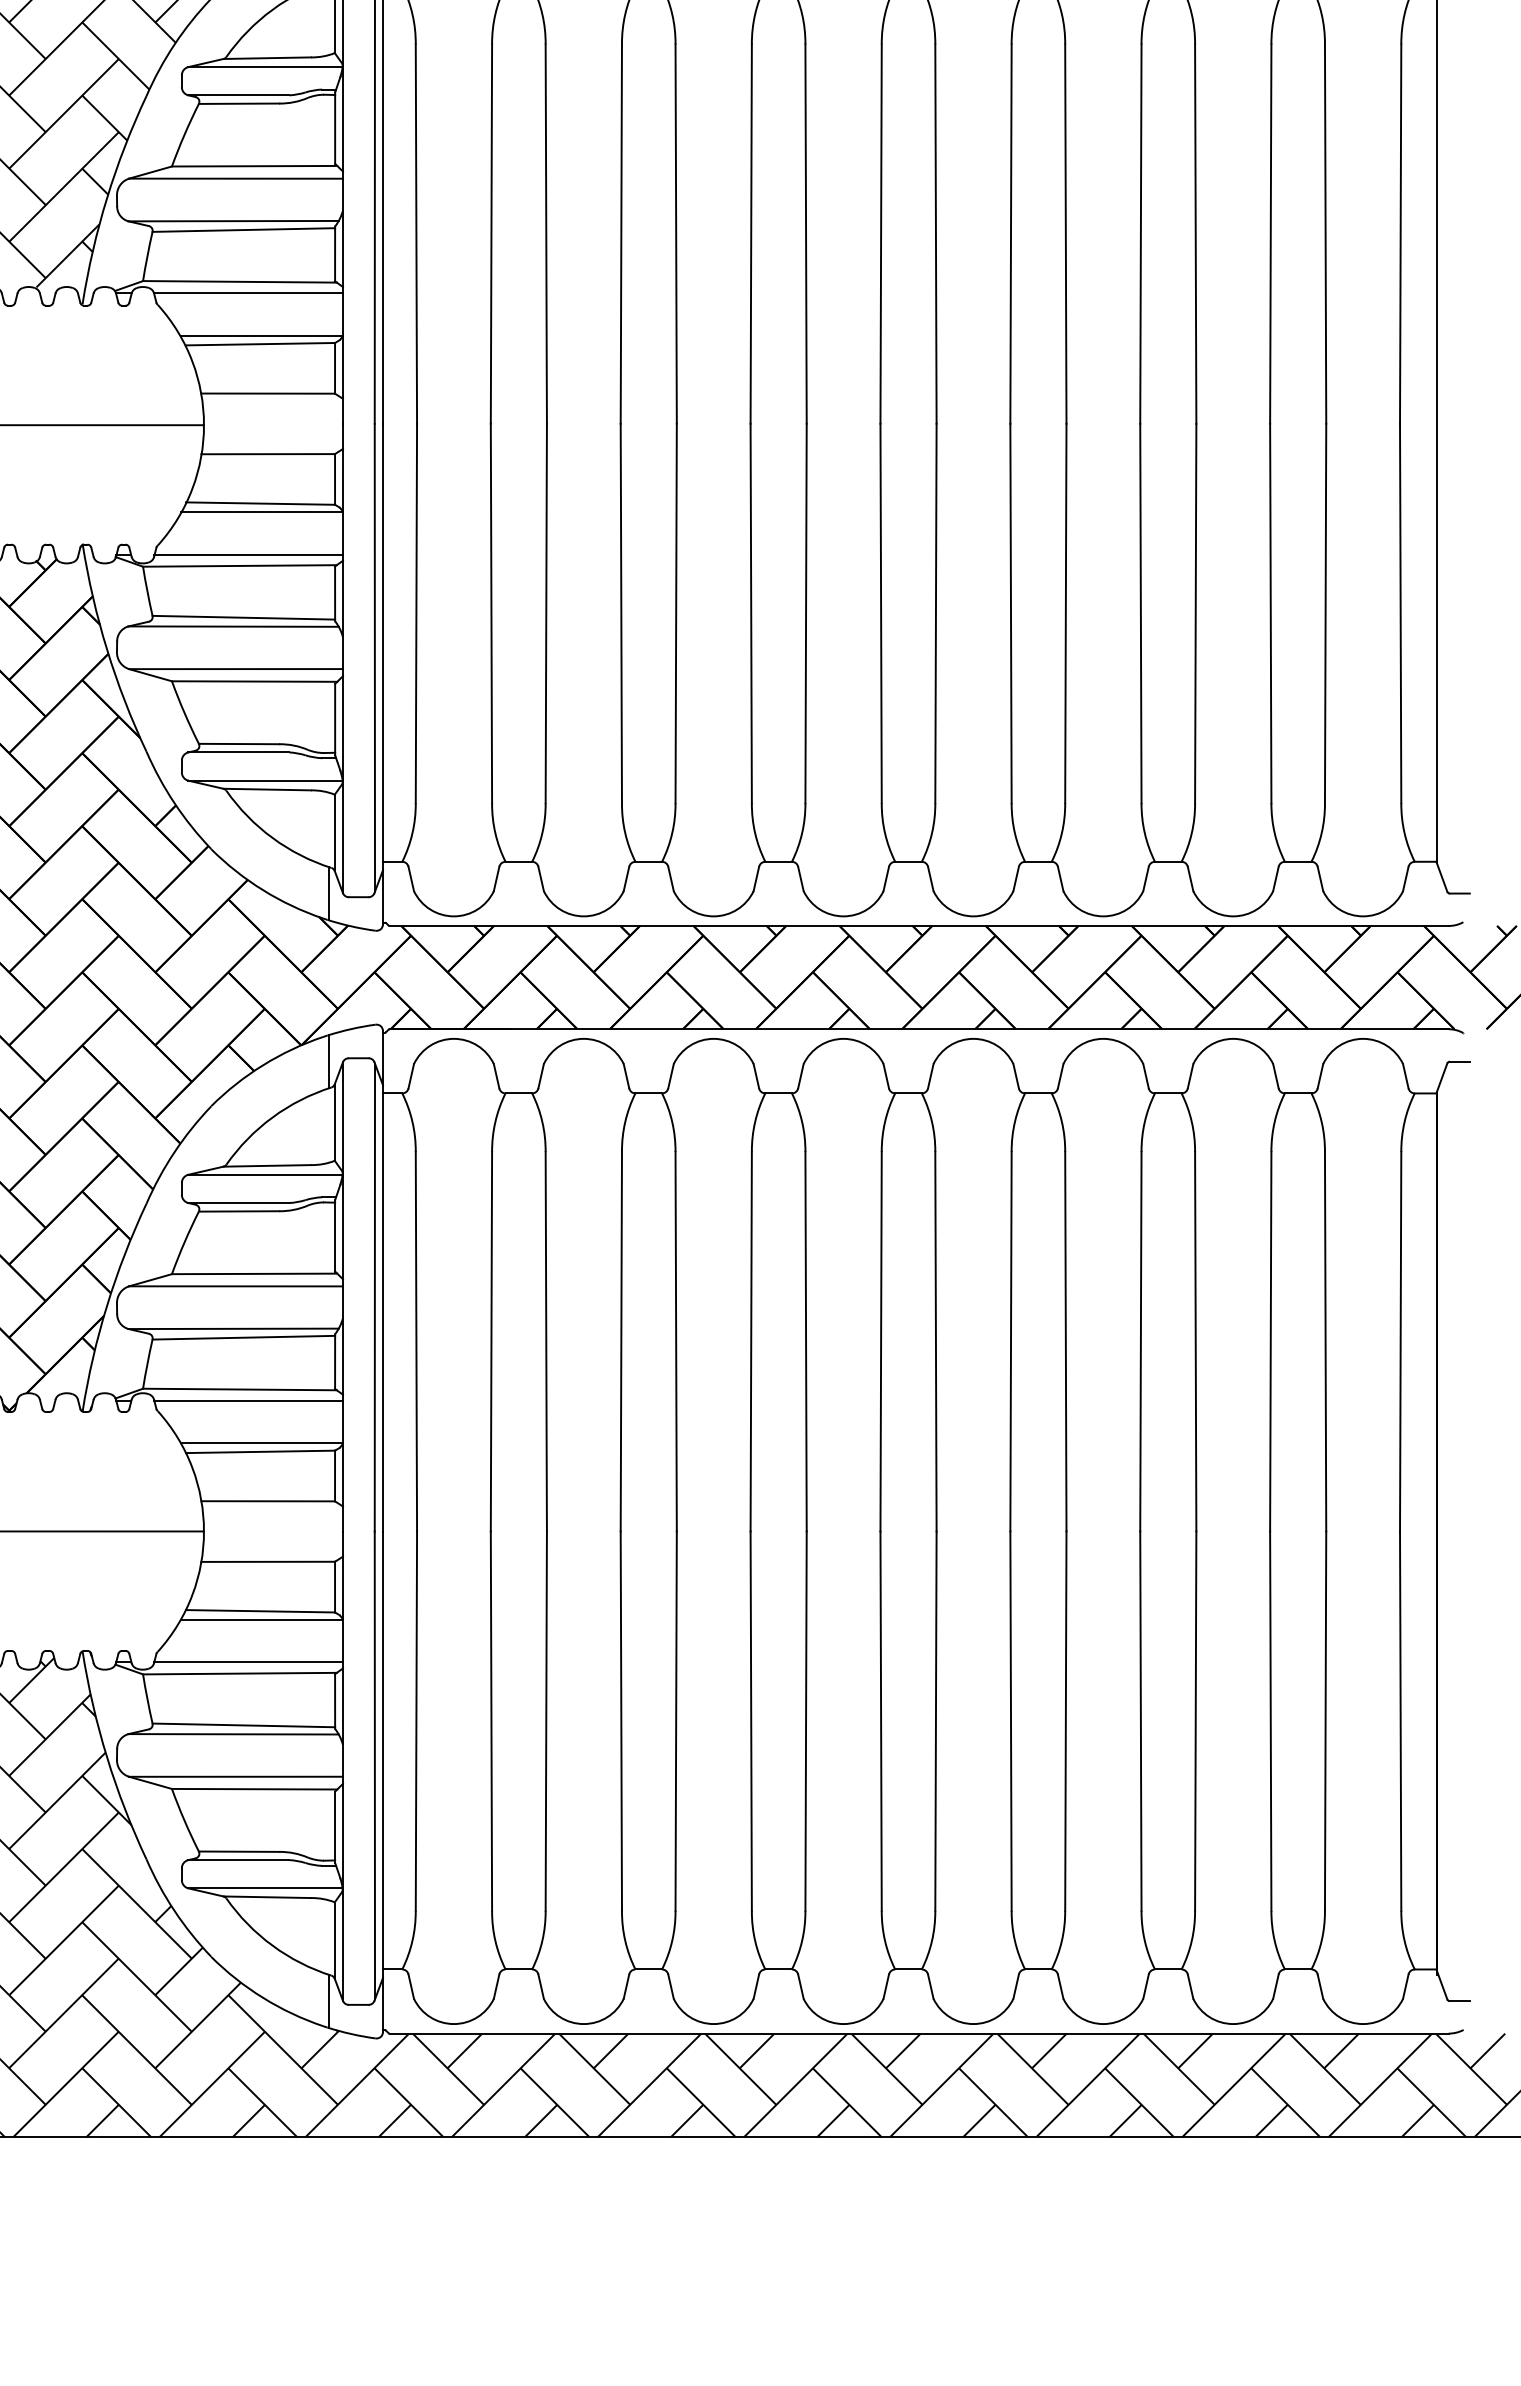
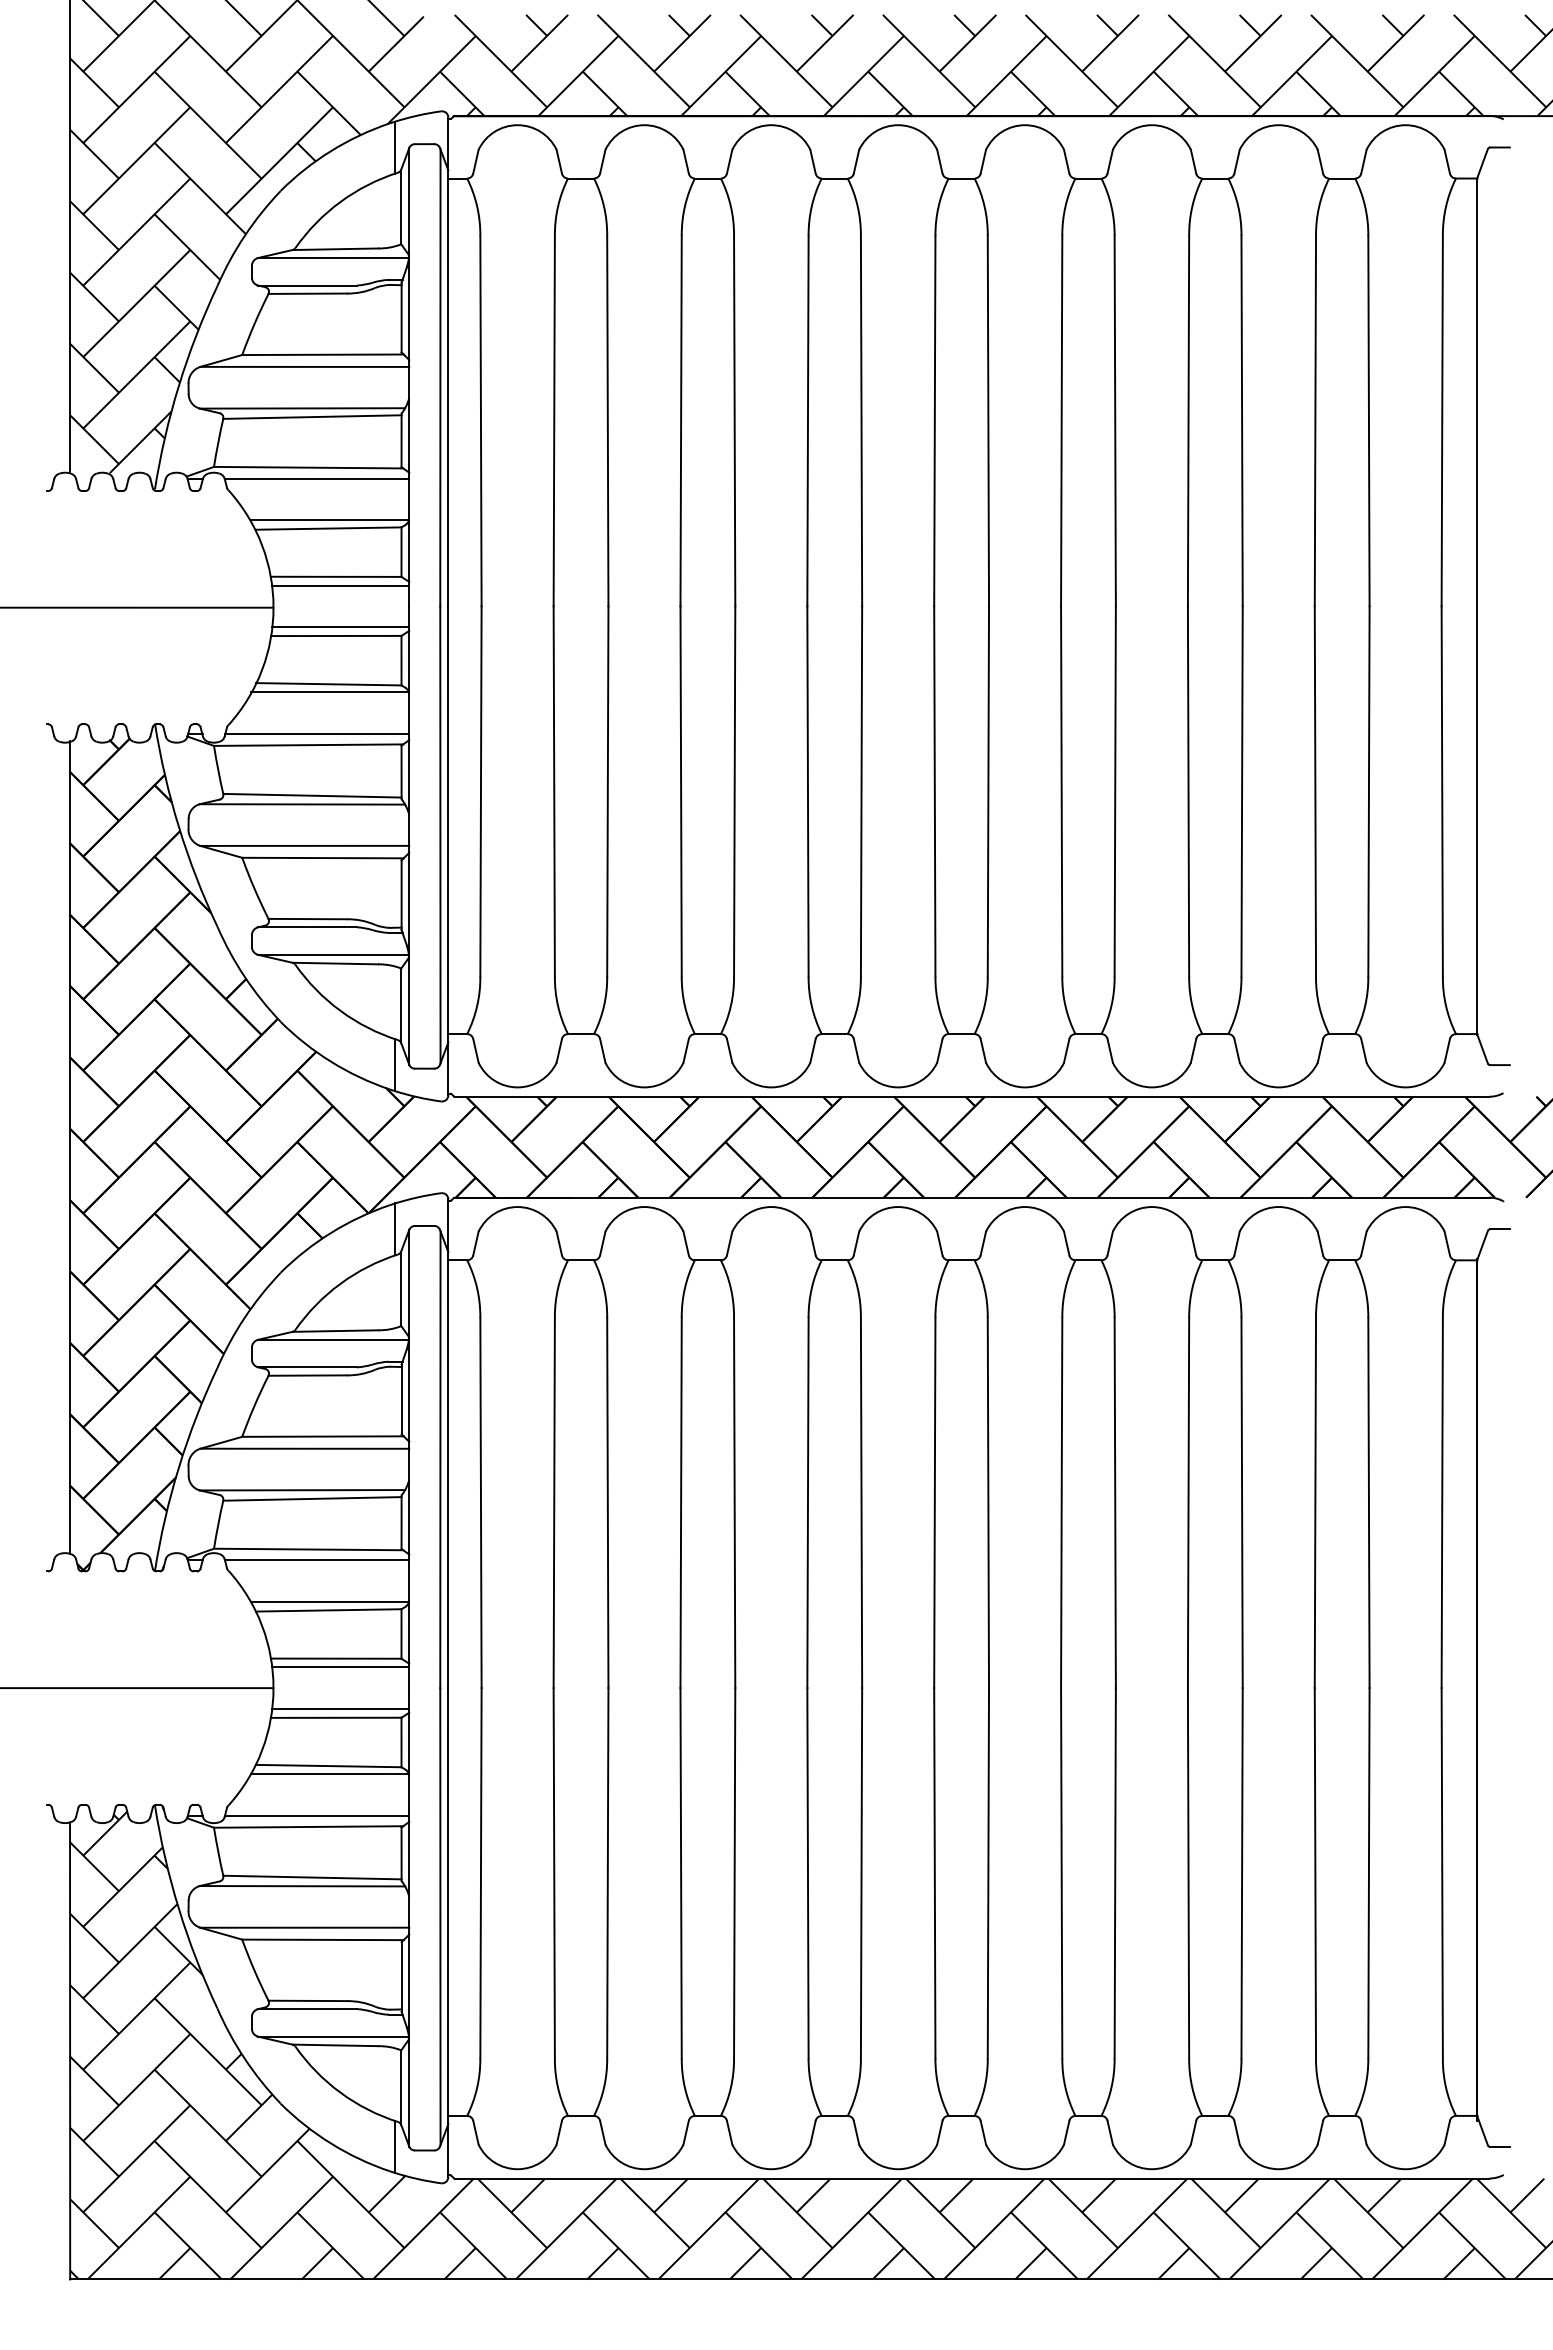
line: (272, 402) -> (340, 585), added
line: (272, 445) -> (340, 627), added
line: (272, 1510) -> (340, 1667), added
line: (272, 1553) -> (340, 1709), added

